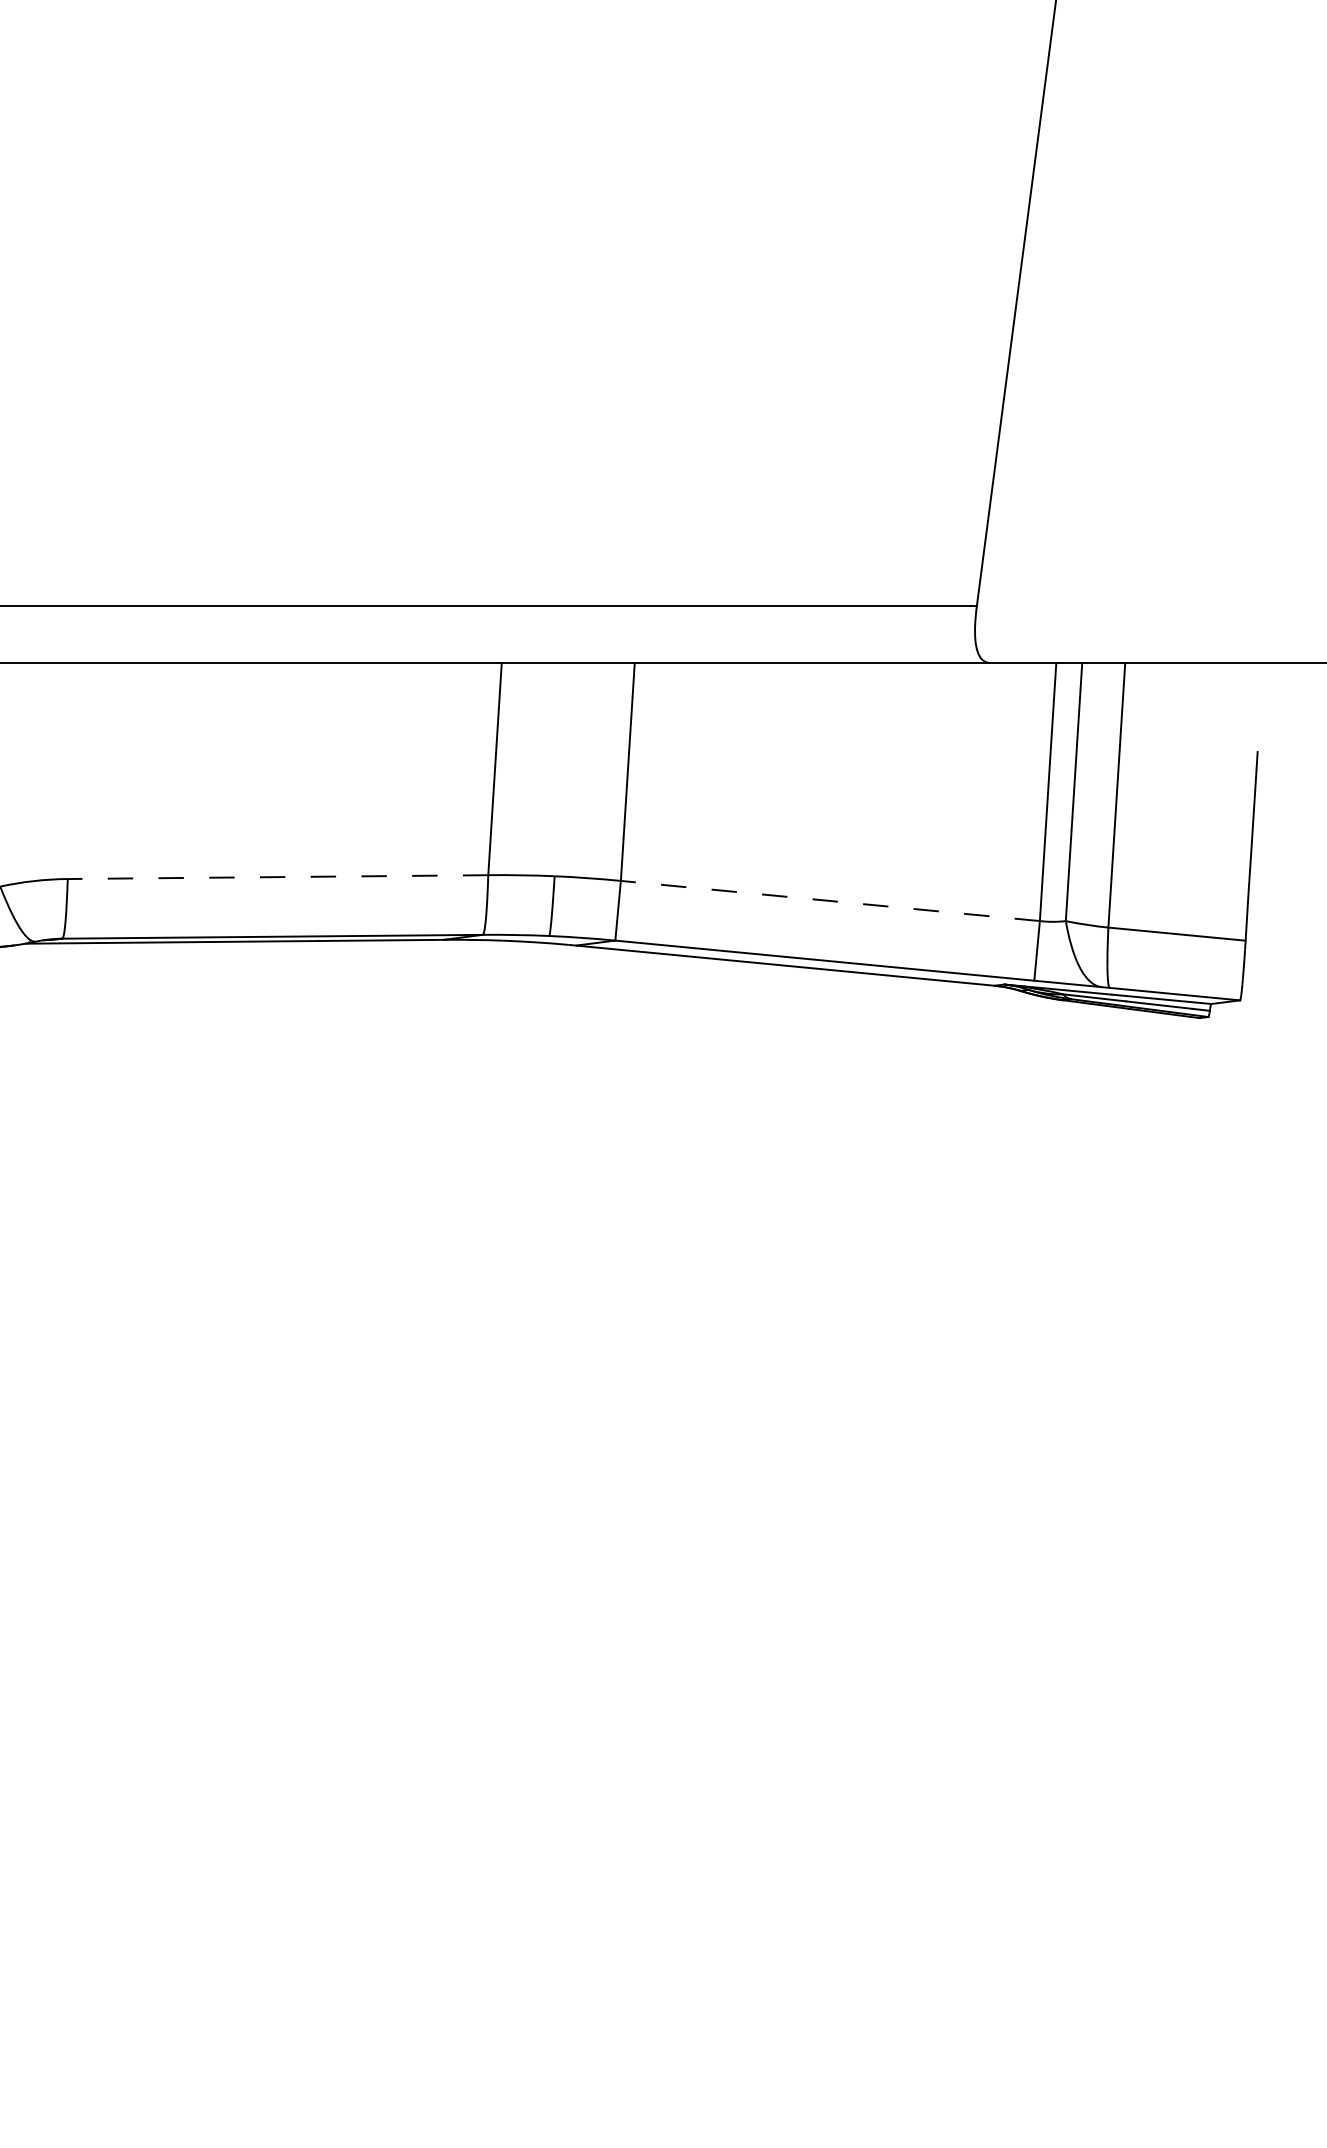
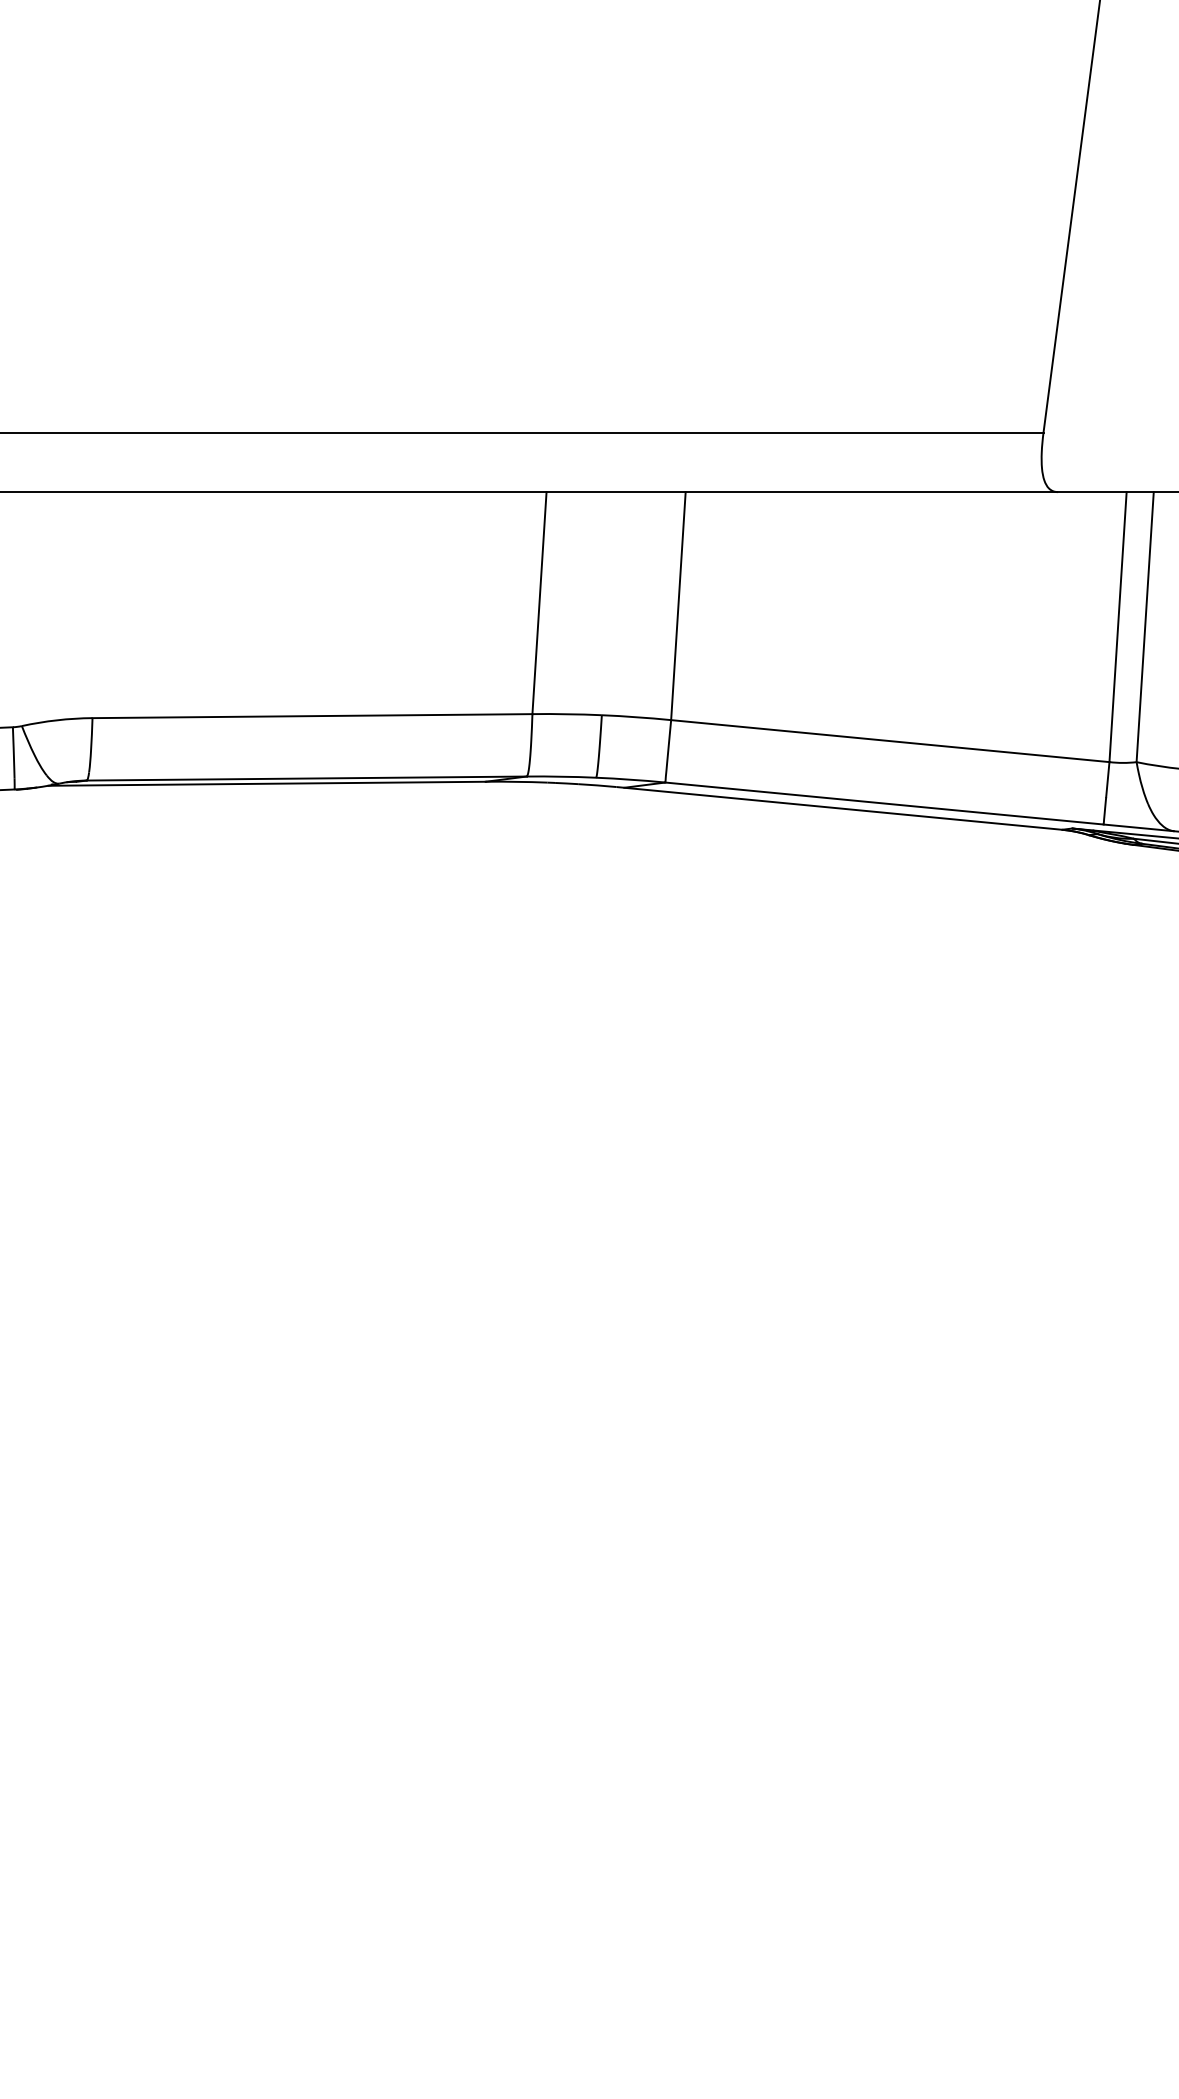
line: (277, 877) -> (311, 716), dashed -> solid
line: (829, 900) -> (889, 740), dashed -> solid

